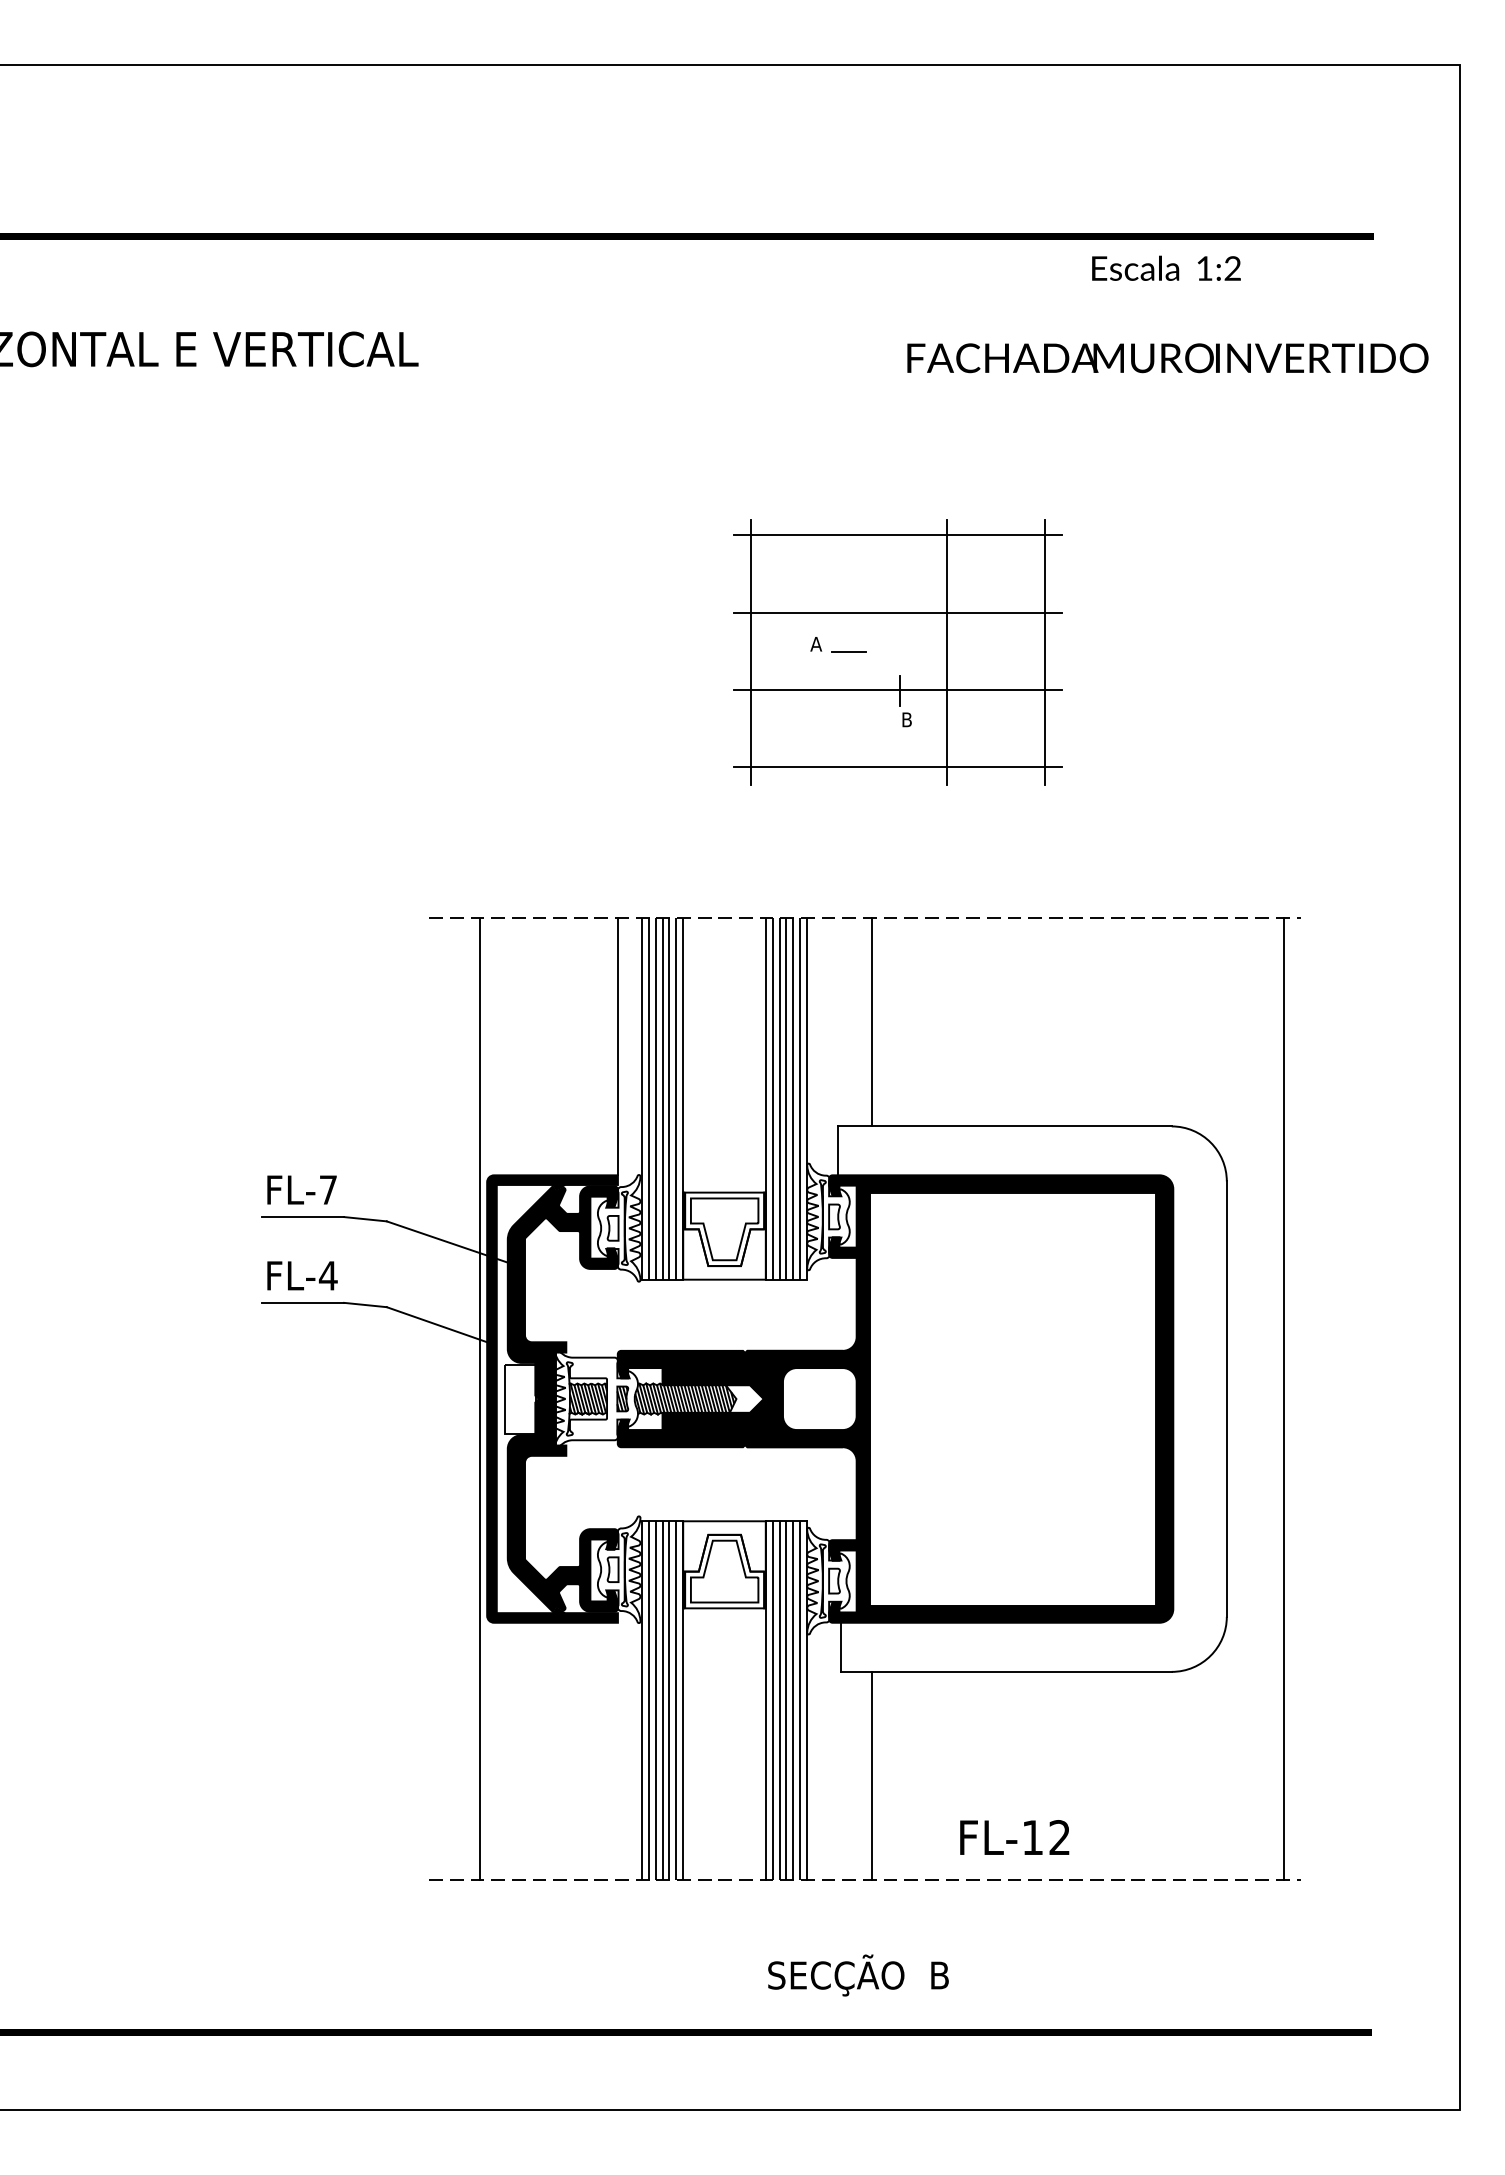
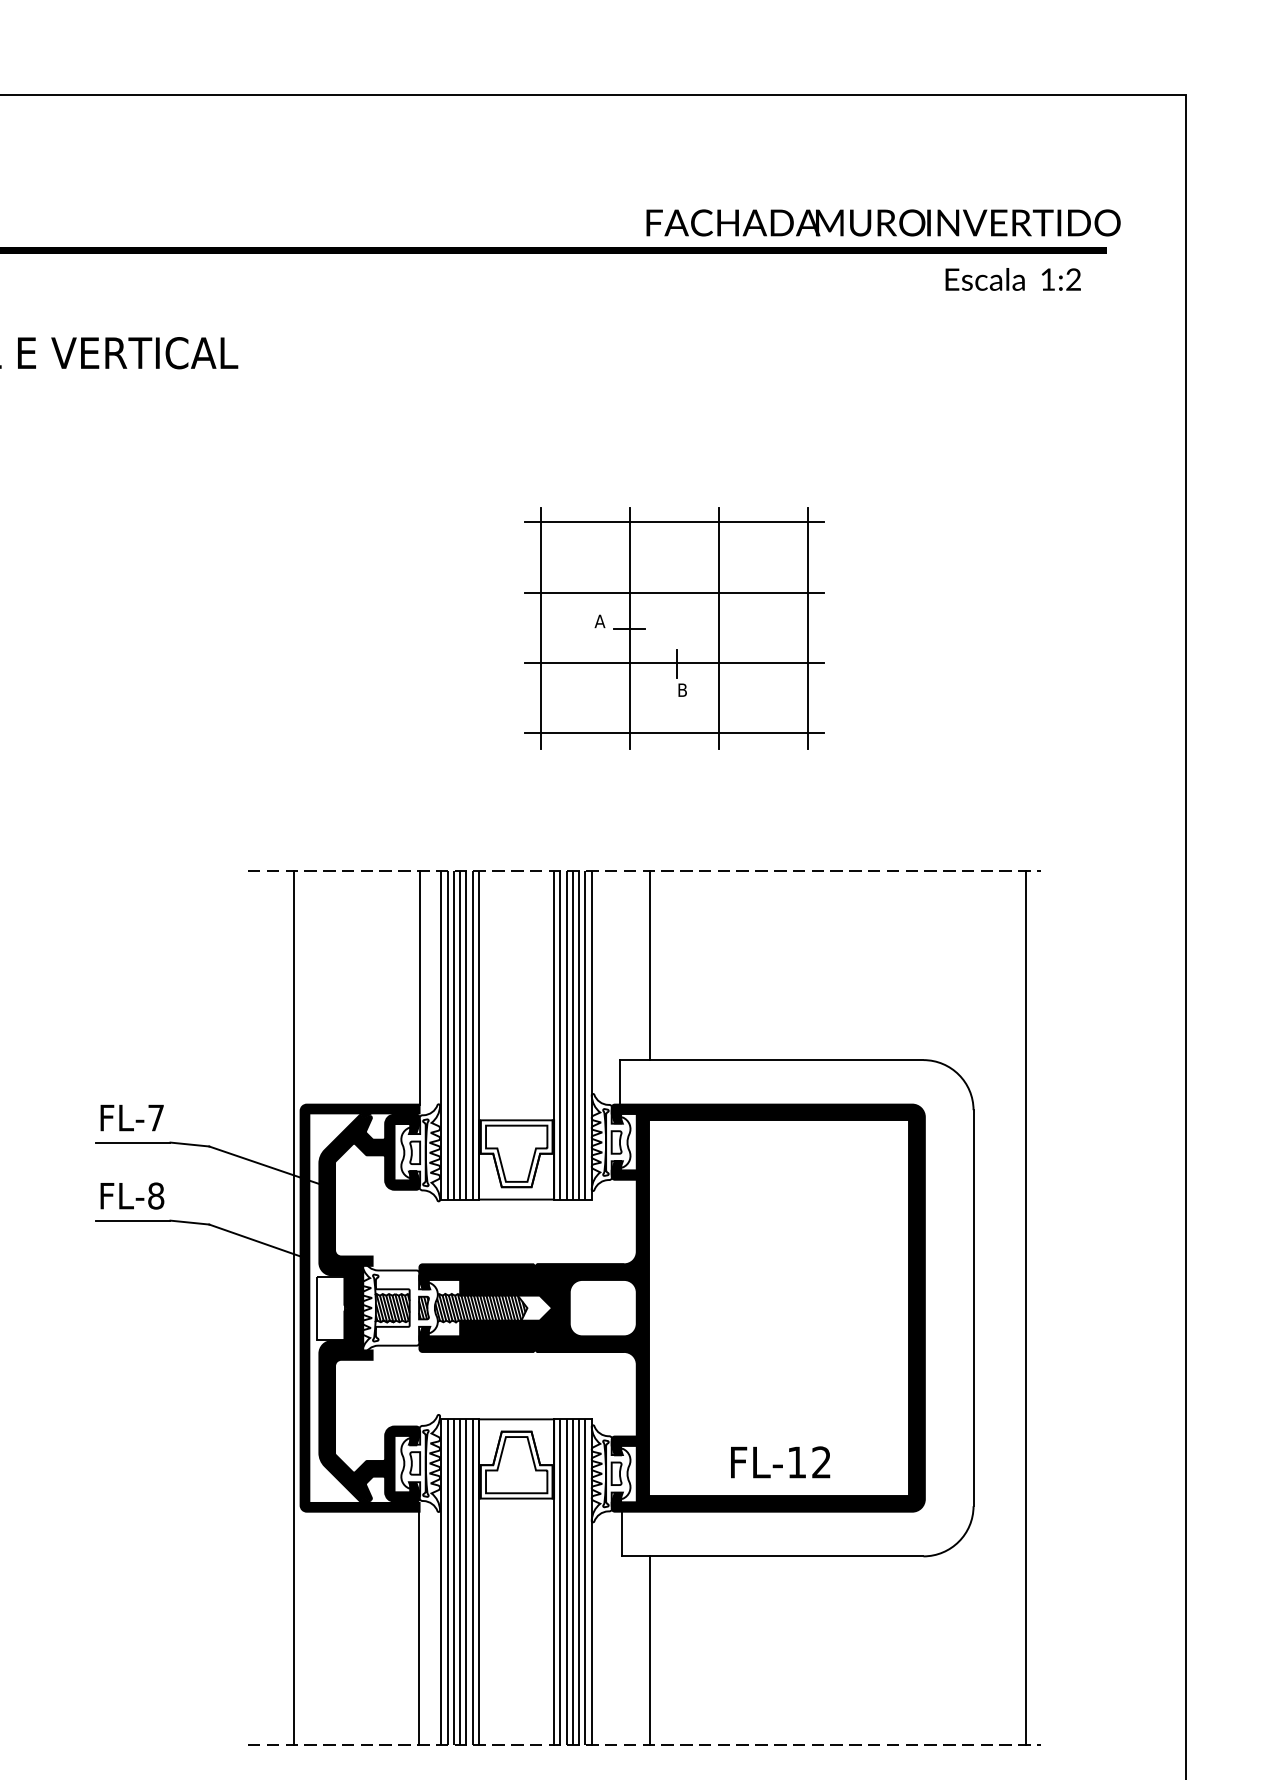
text: (1166, 267) -> (1013, 278), moved
text: (1167, 358) -> (883, 223), moved
line: (848, 651) -> (629, 628), added
text: (327, 1275) -> (155, 1195), FL-4 -> FL-8
line: (617, 1750) -> (419, 1627), added
text: (1014, 1837) -> (780, 1462), moved

